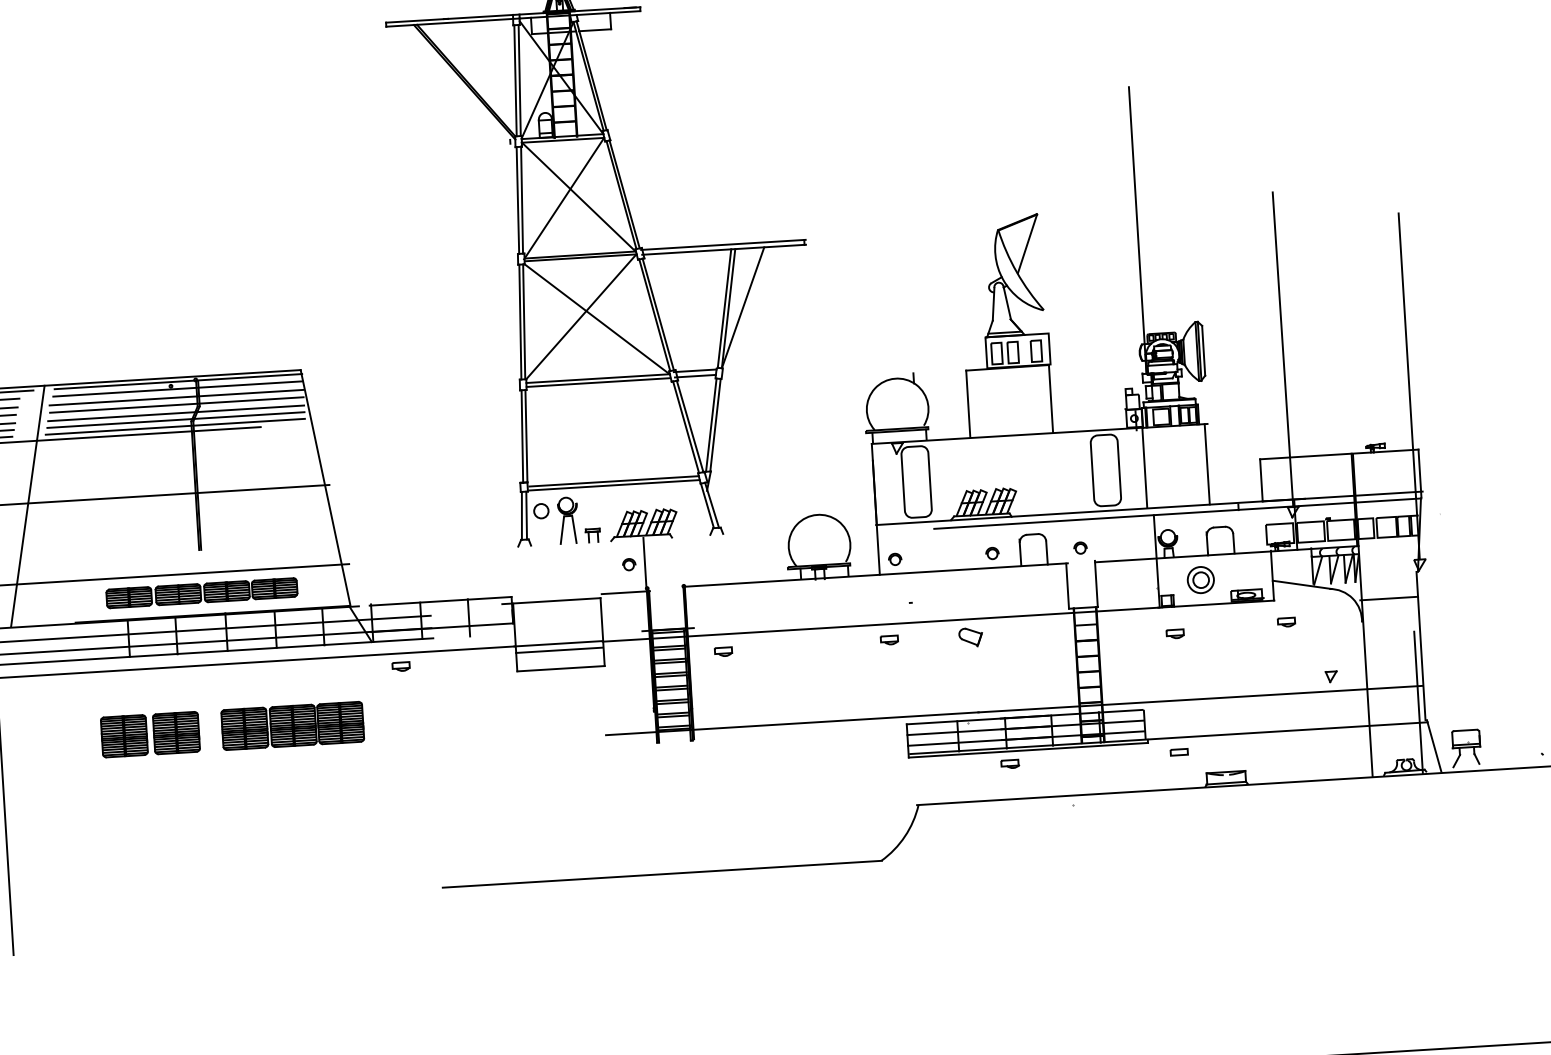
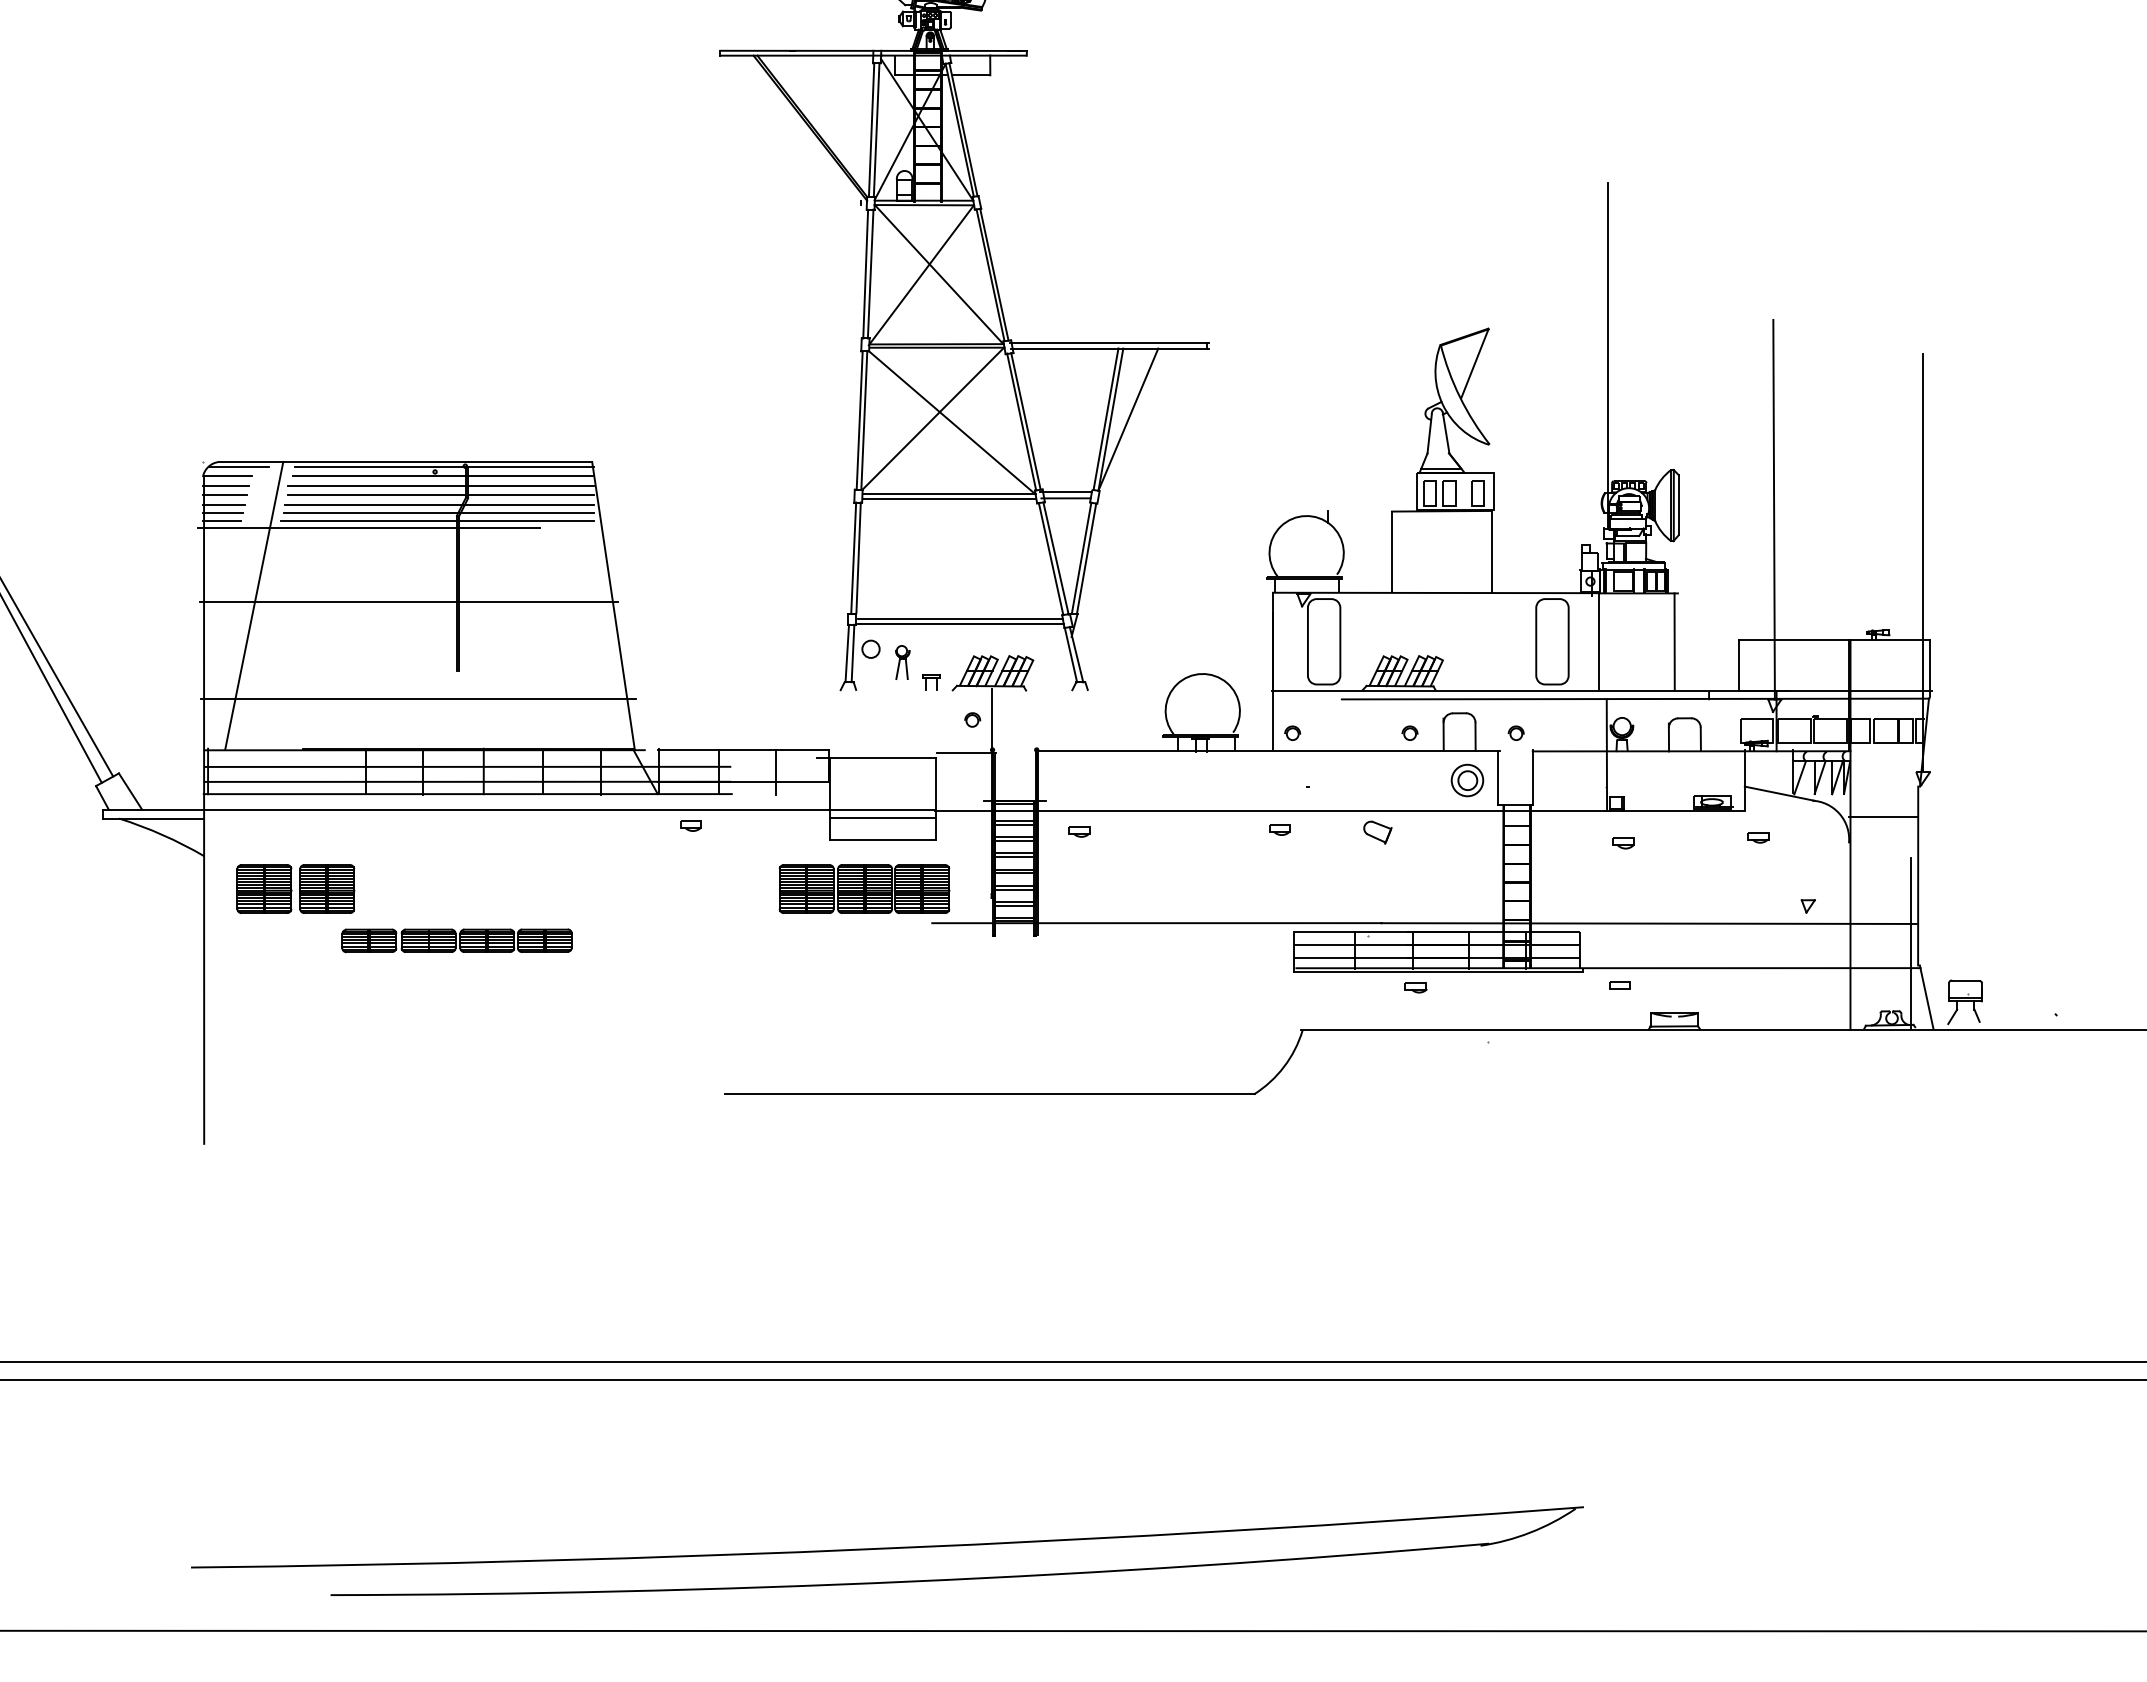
part: (568, 520) -> (902, 662), size x0.6
part: (1200, 580) -> (1467, 780), moved
part: (201, 592) -> (456, 940), moved
part: (292, 725) -> (864, 888), moved
part: (150, 734) -> (295, 888), moved

